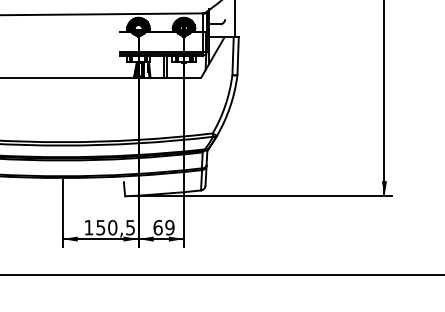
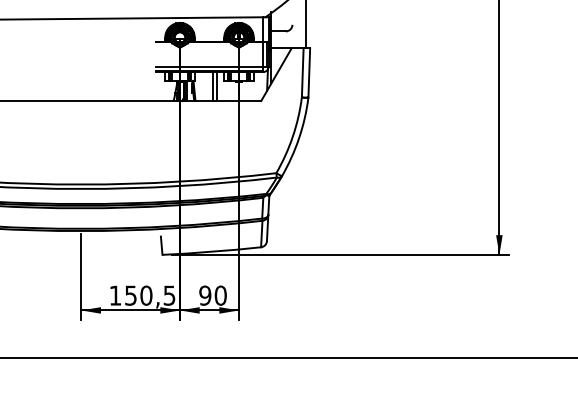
text: (163, 227) -> (212, 295), 69 -> 90

